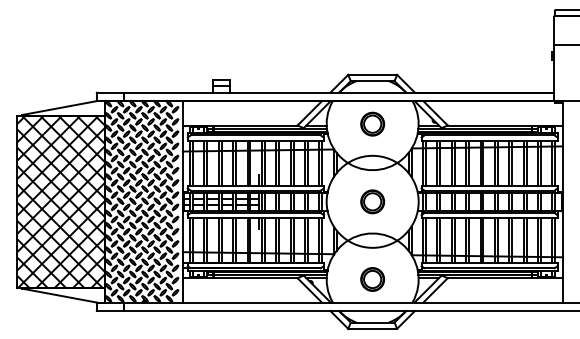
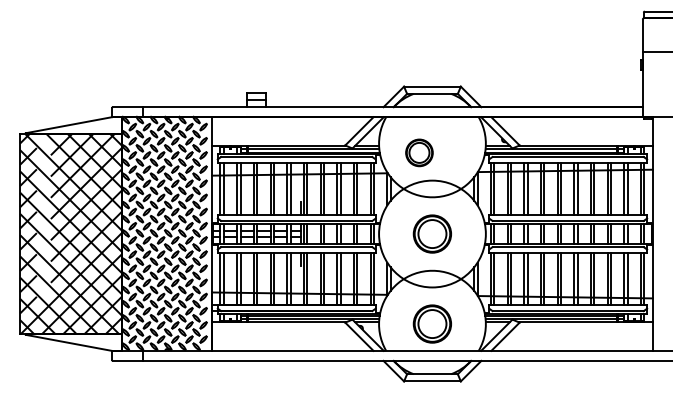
part: (372, 123) -> (419, 152), moved
hatch: (37, 185) -> (43, 215), removed
part: (372, 201) -> (432, 233), size x1.4
part: (372, 279) -> (432, 324), size x1.4

